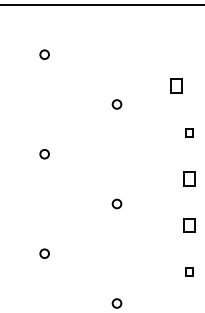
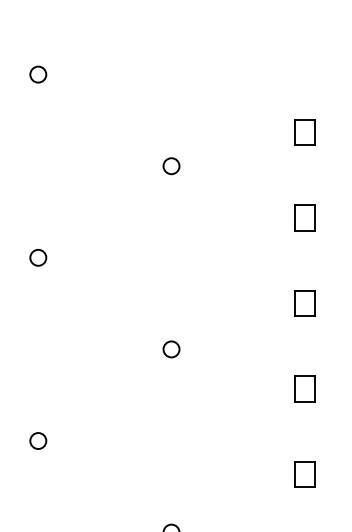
part: (176, 85) -> (304, 131), moved
part: (189, 132) -> (304, 217), size x1.67
part: (189, 271) -> (304, 473), size x1.67

